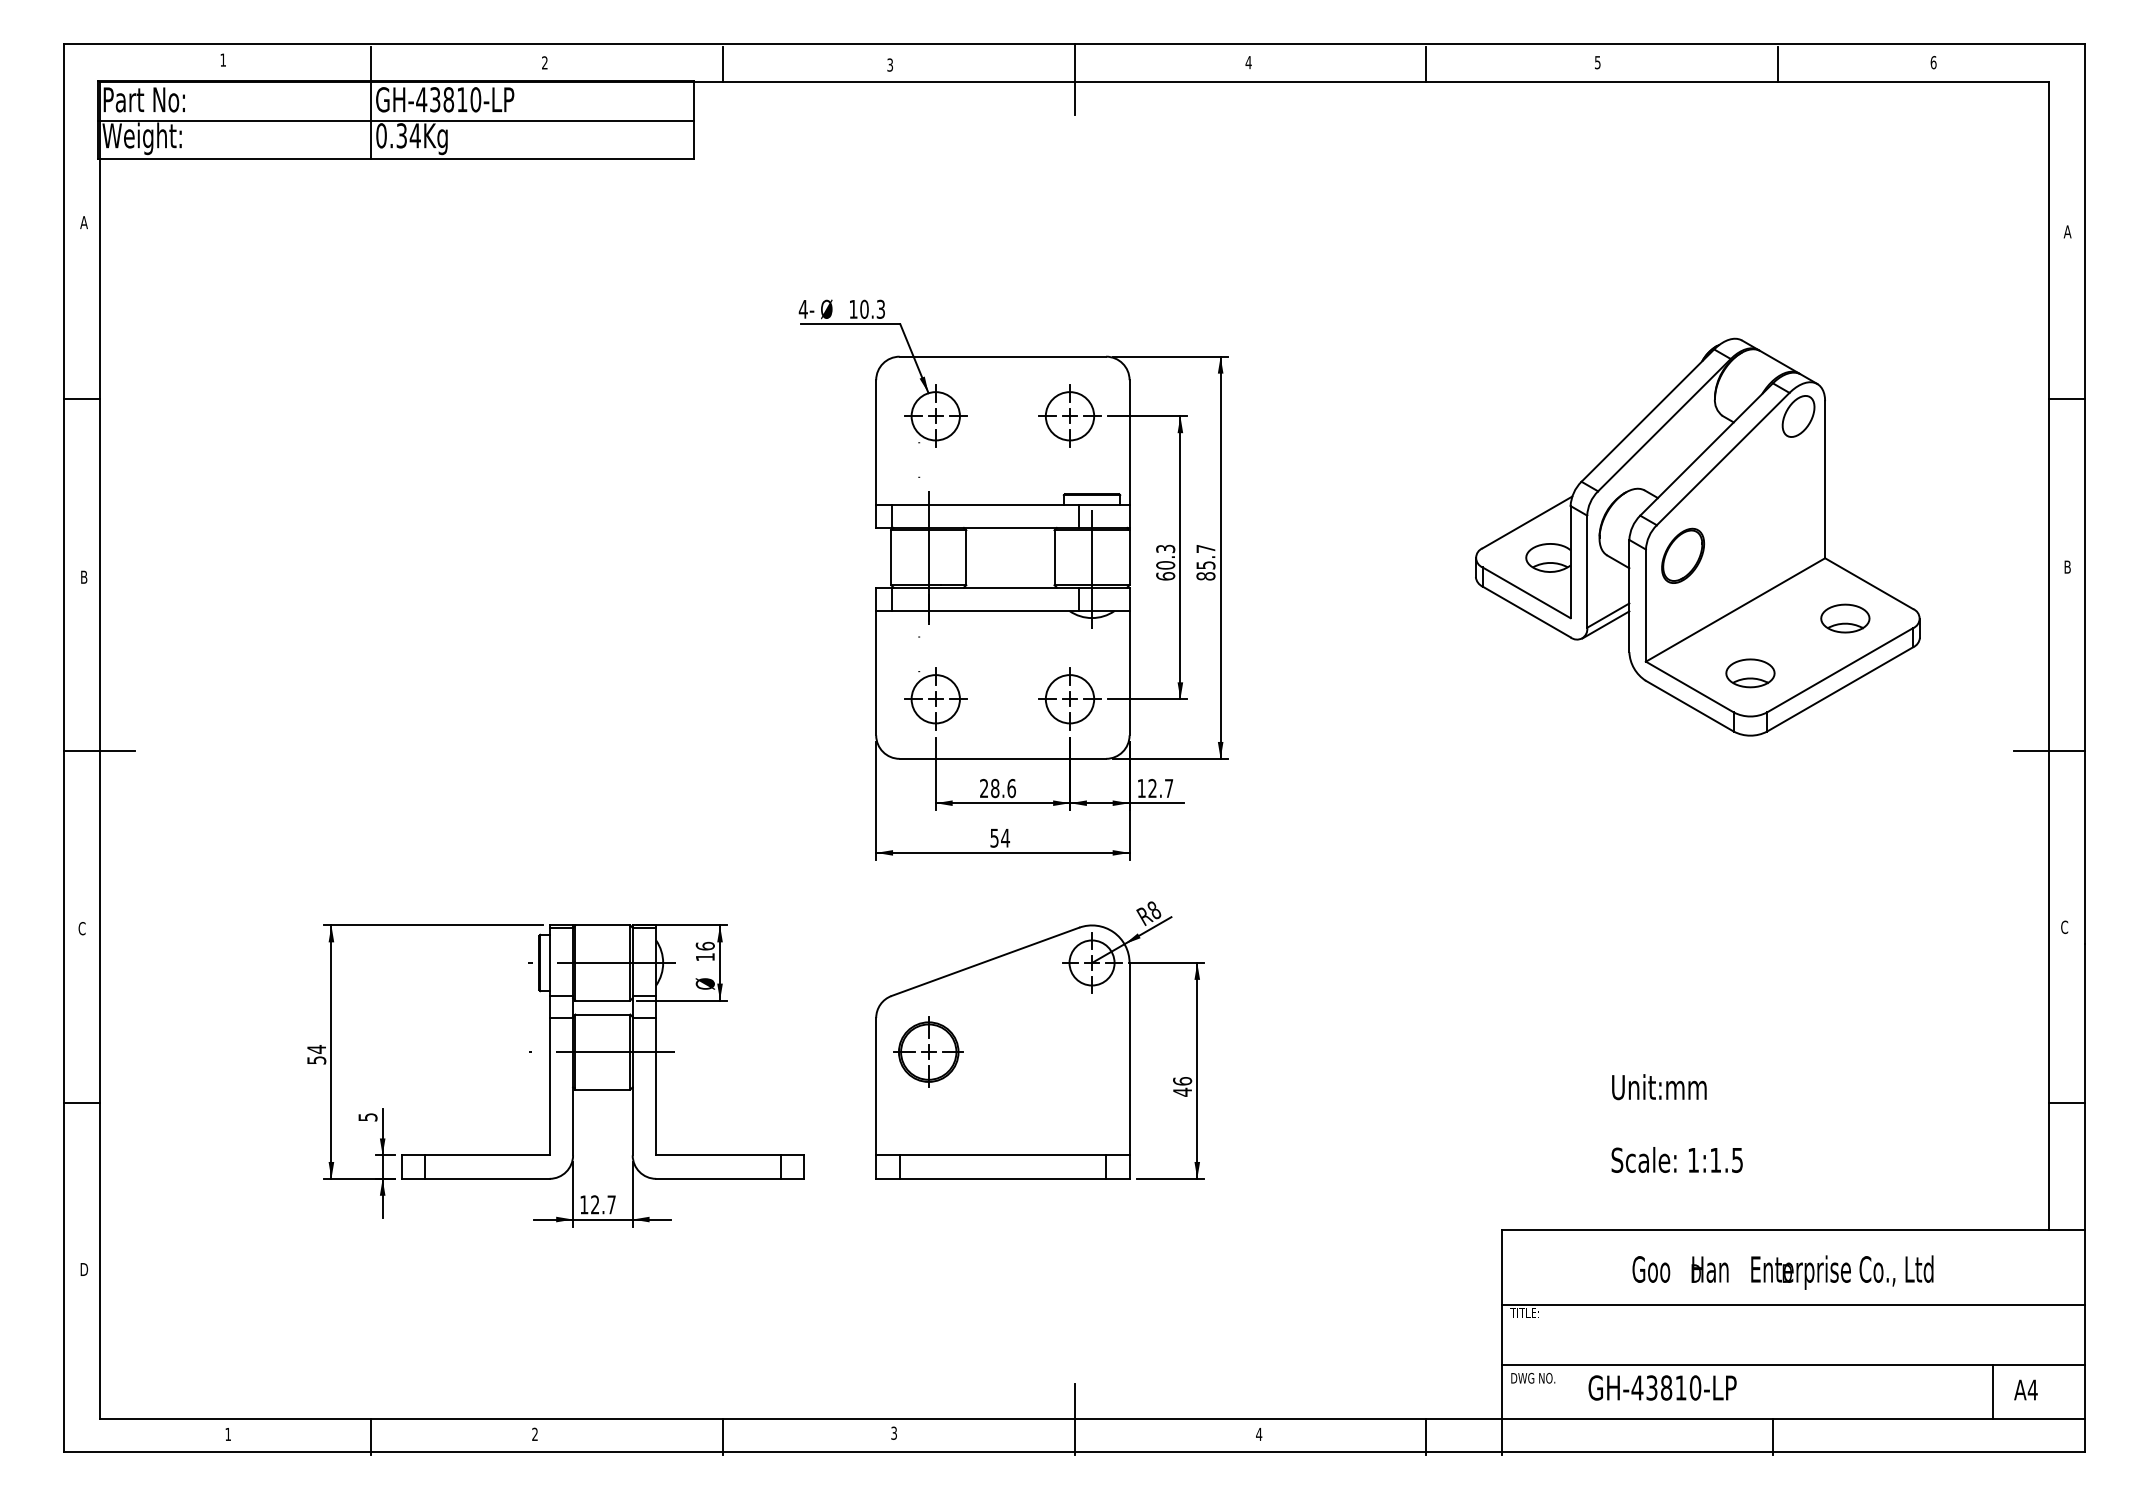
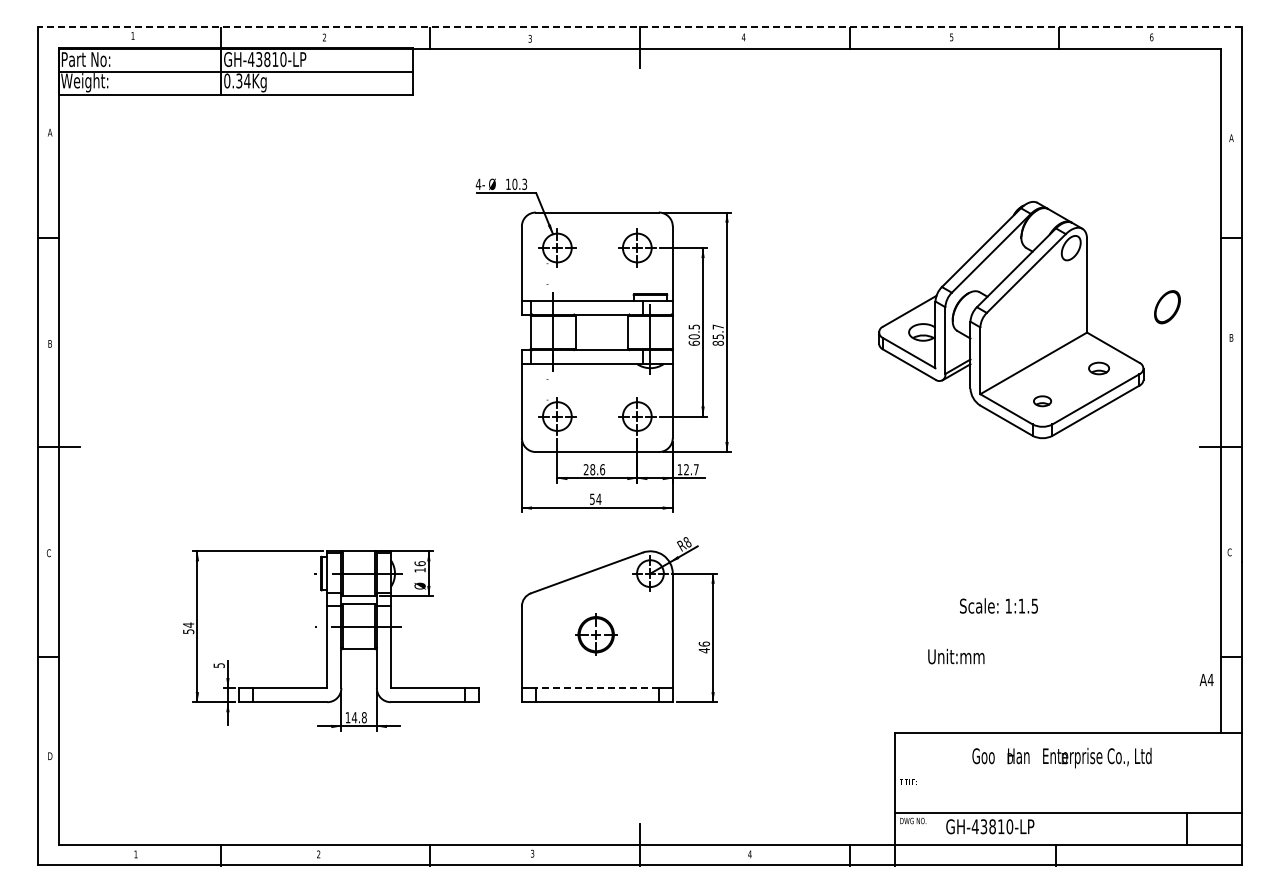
line: (1075, 44) -> (640, 26), solid -> dashed
text: (1164, 548) -> (693, 326), 60.3 -> 60.5
part: (1683, 556) -> (1167, 307), moved
part: (1844, 618) -> (1098, 368), size x0.7
part: (1750, 673) -> (1042, 401), size x0.6
part: (929, 1051) -> (596, 634), moved
text: (1659, 1086) -> (956, 656), moved
line: (1001, 1155) -> (596, 688), solid -> dashed
text: (1676, 1159) -> (998, 605), moved
text: (601, 1204) -> (358, 717), 12.7 -> 14.8
line: (1792, 1305) -> (1067, 777), removed
text: (2025, 1389) -> (1206, 679), moved

